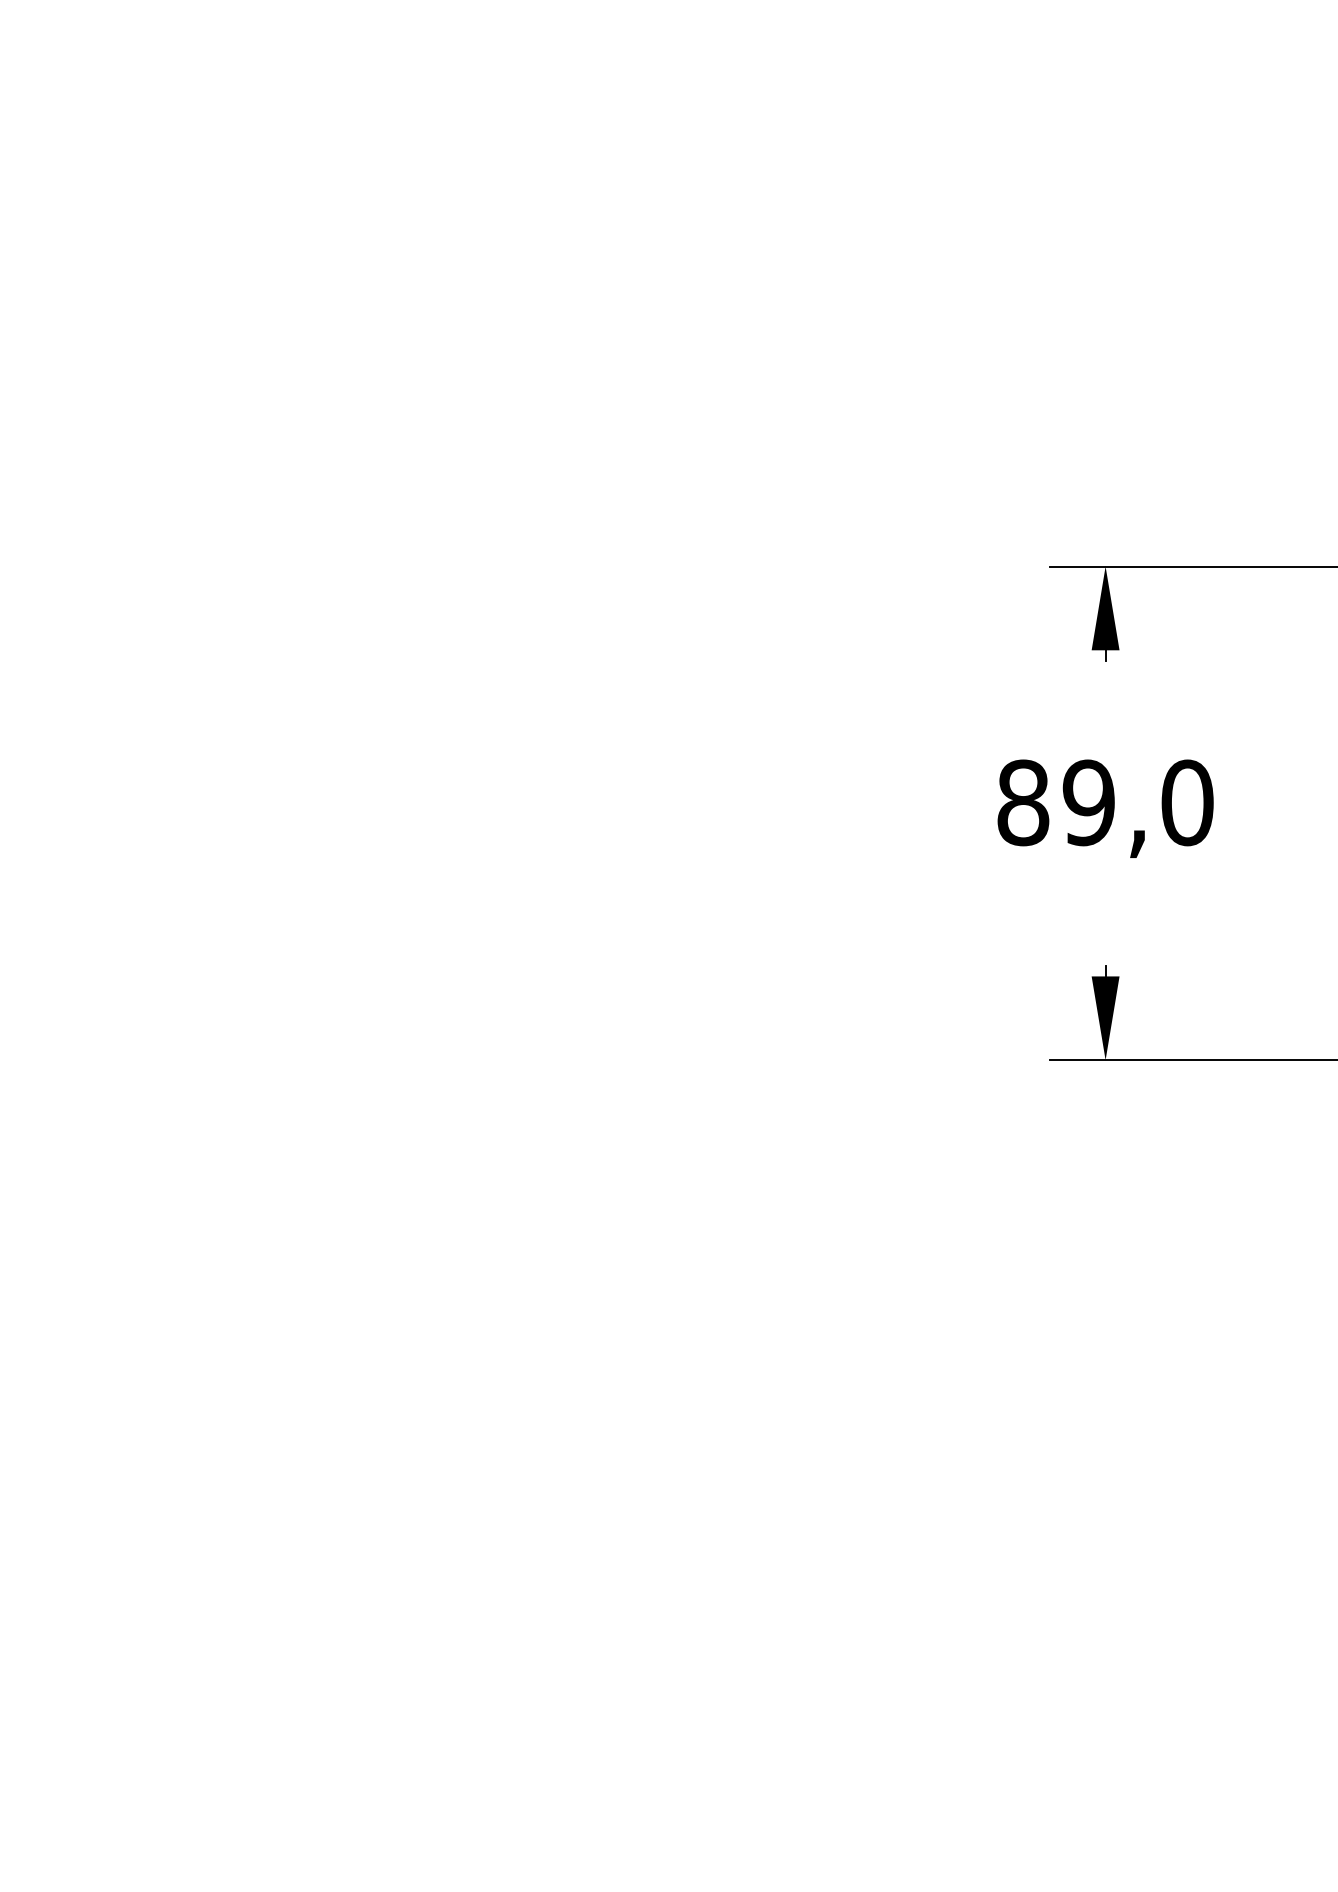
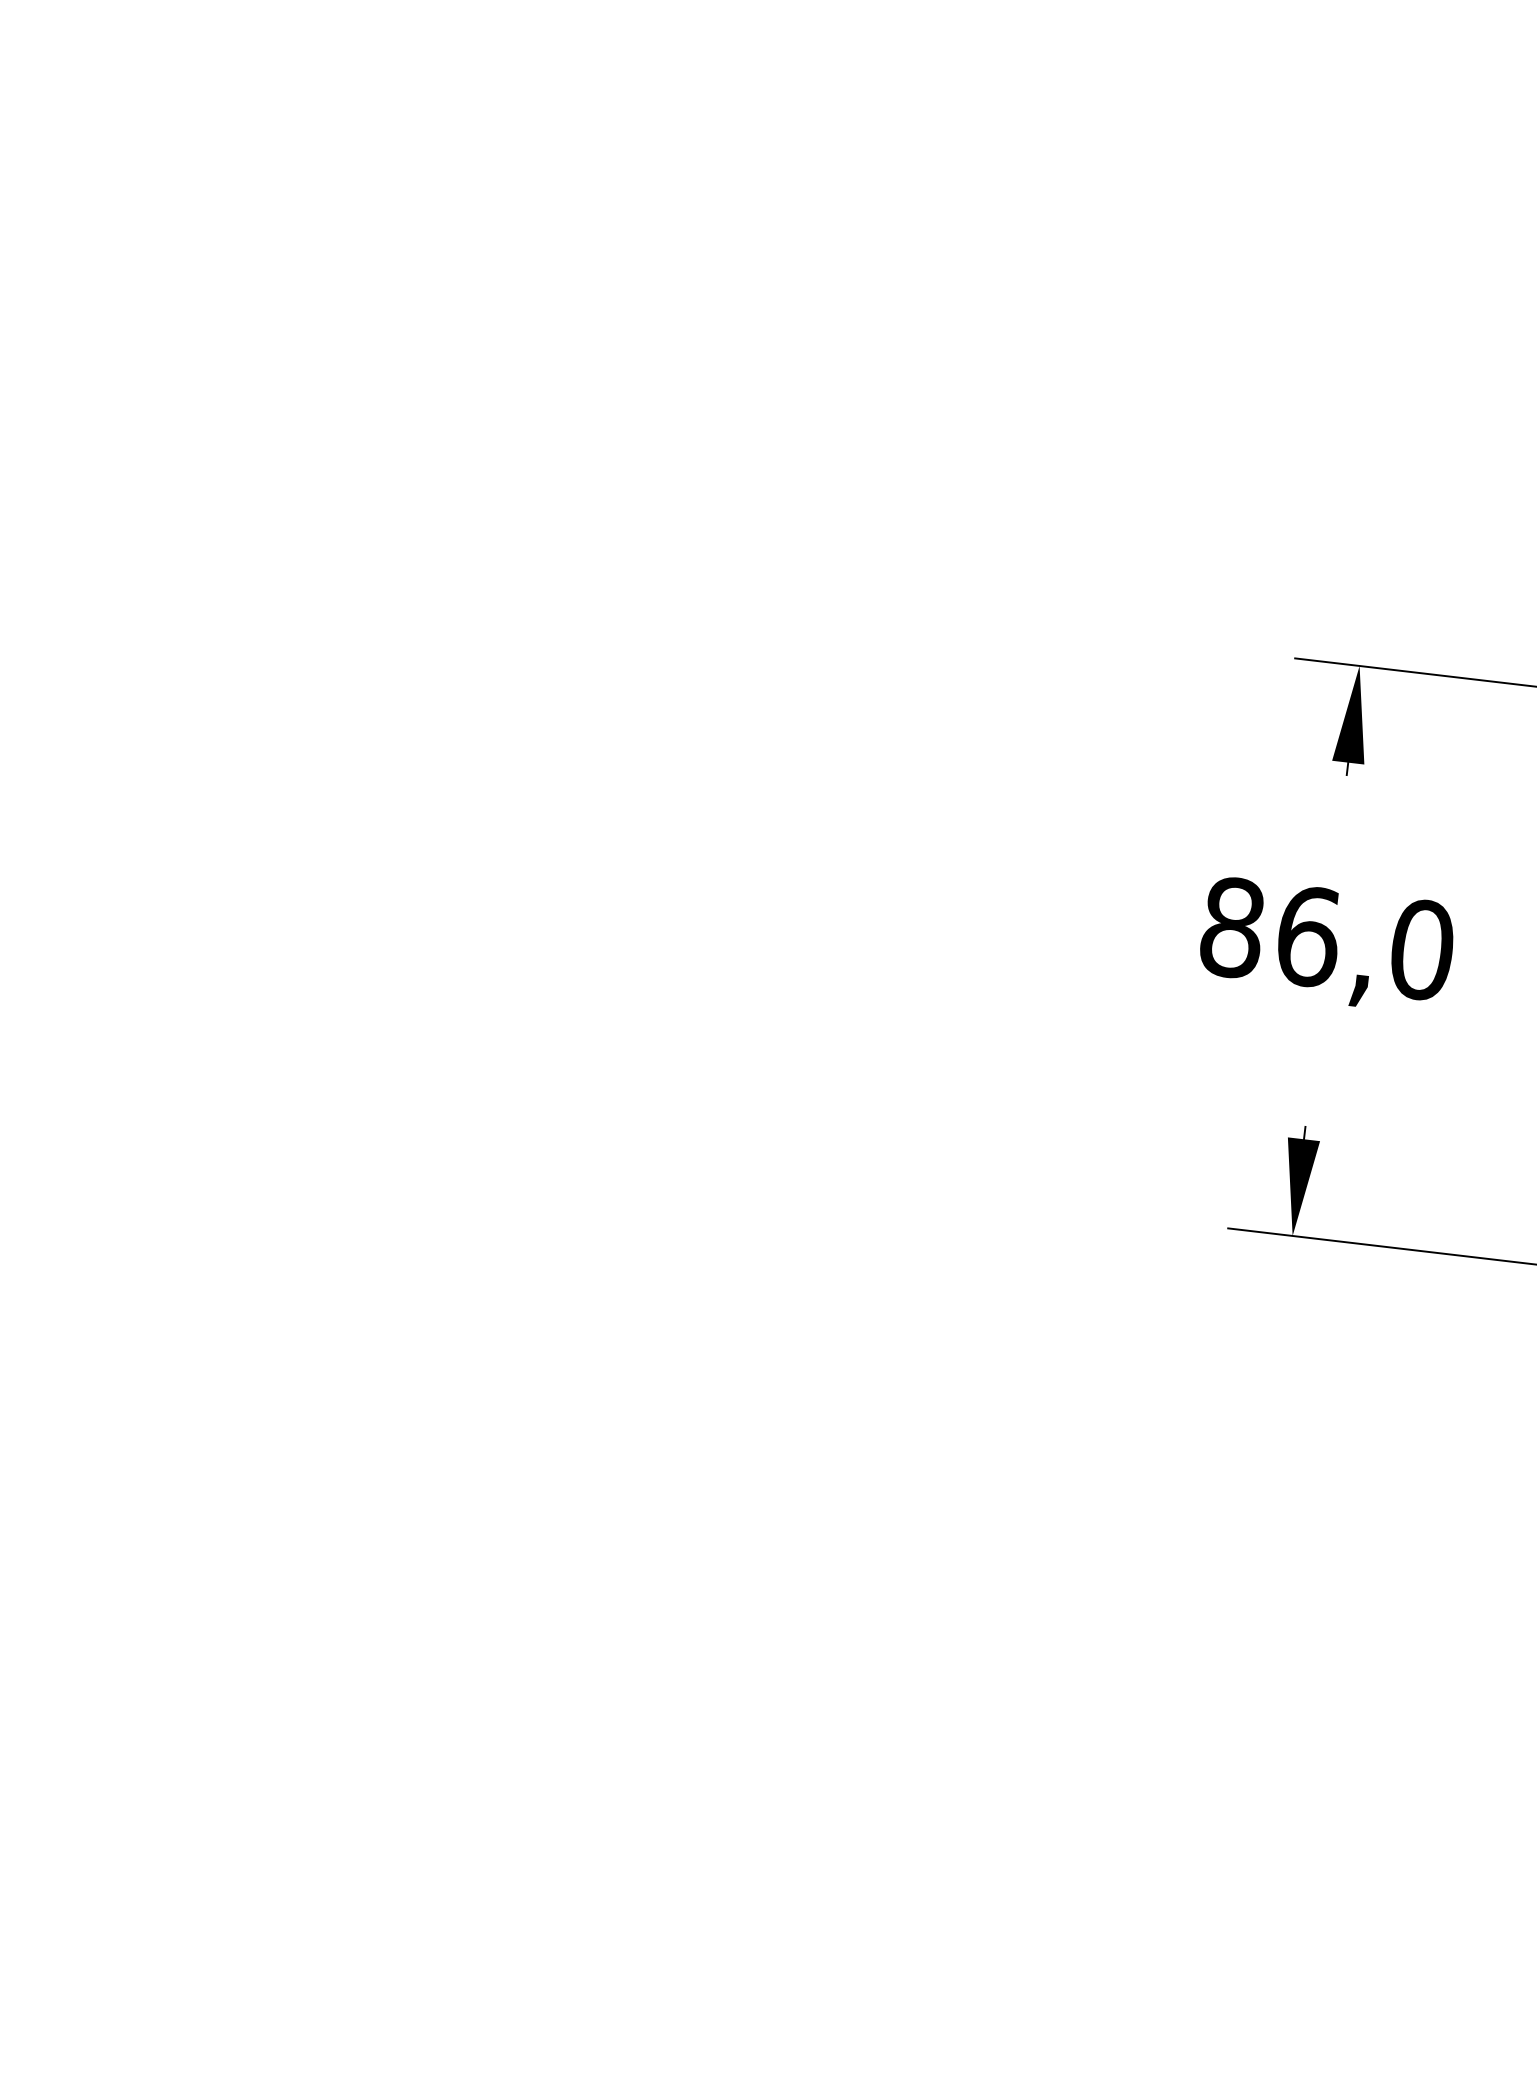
text: (1088, 802) -> (1307, 936), 89,0 -> 86,0

